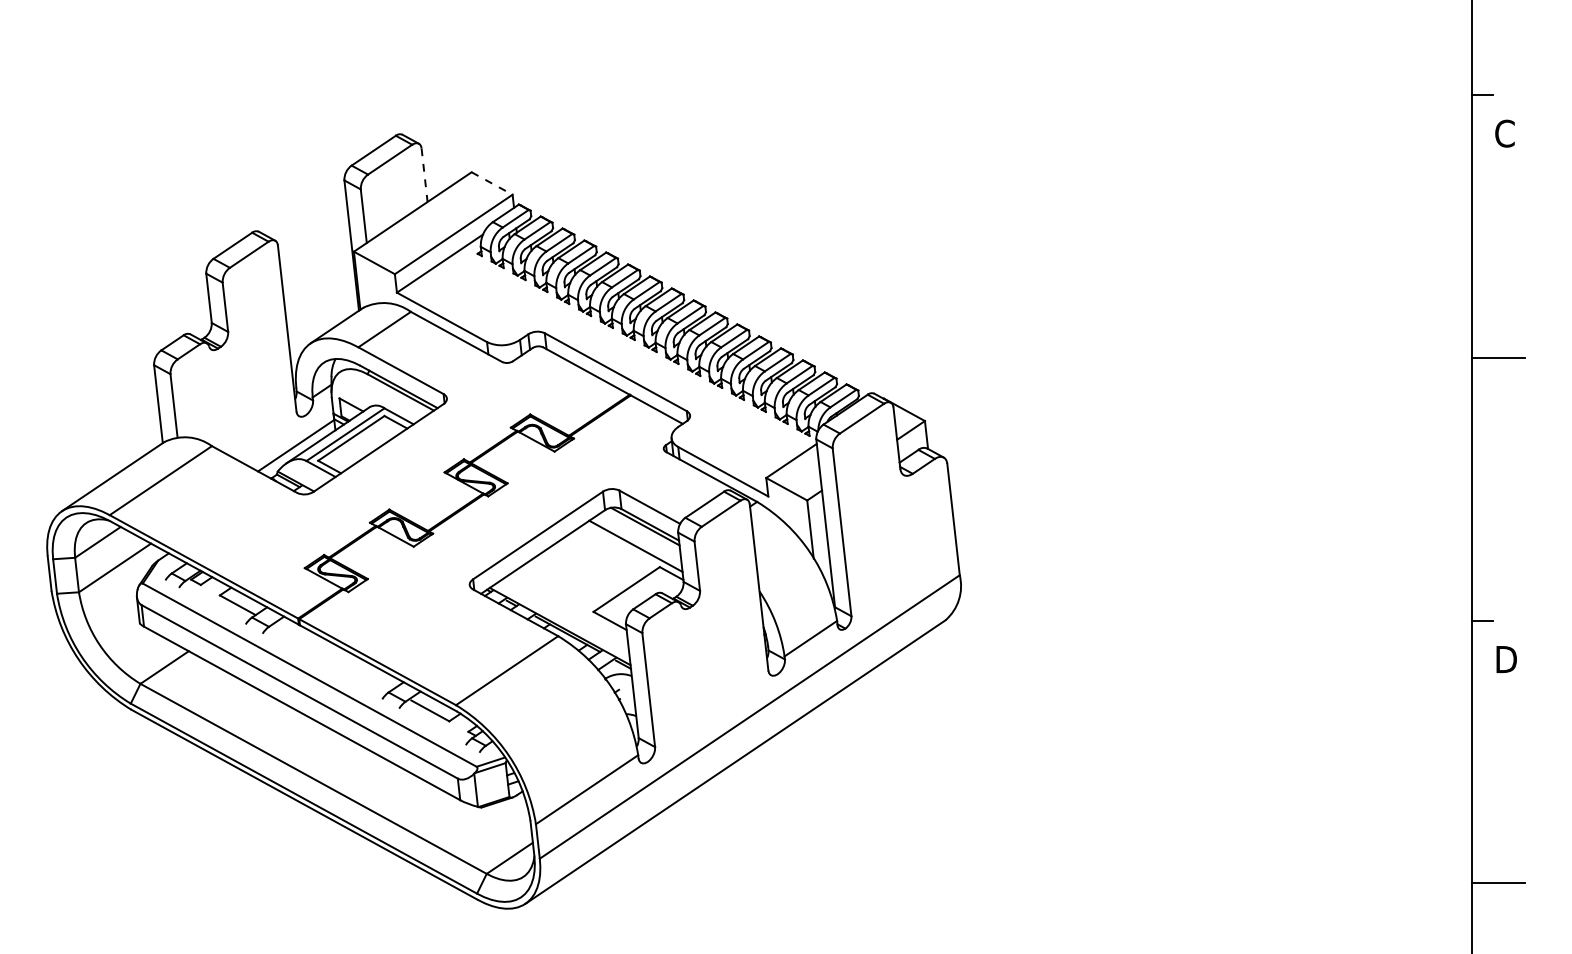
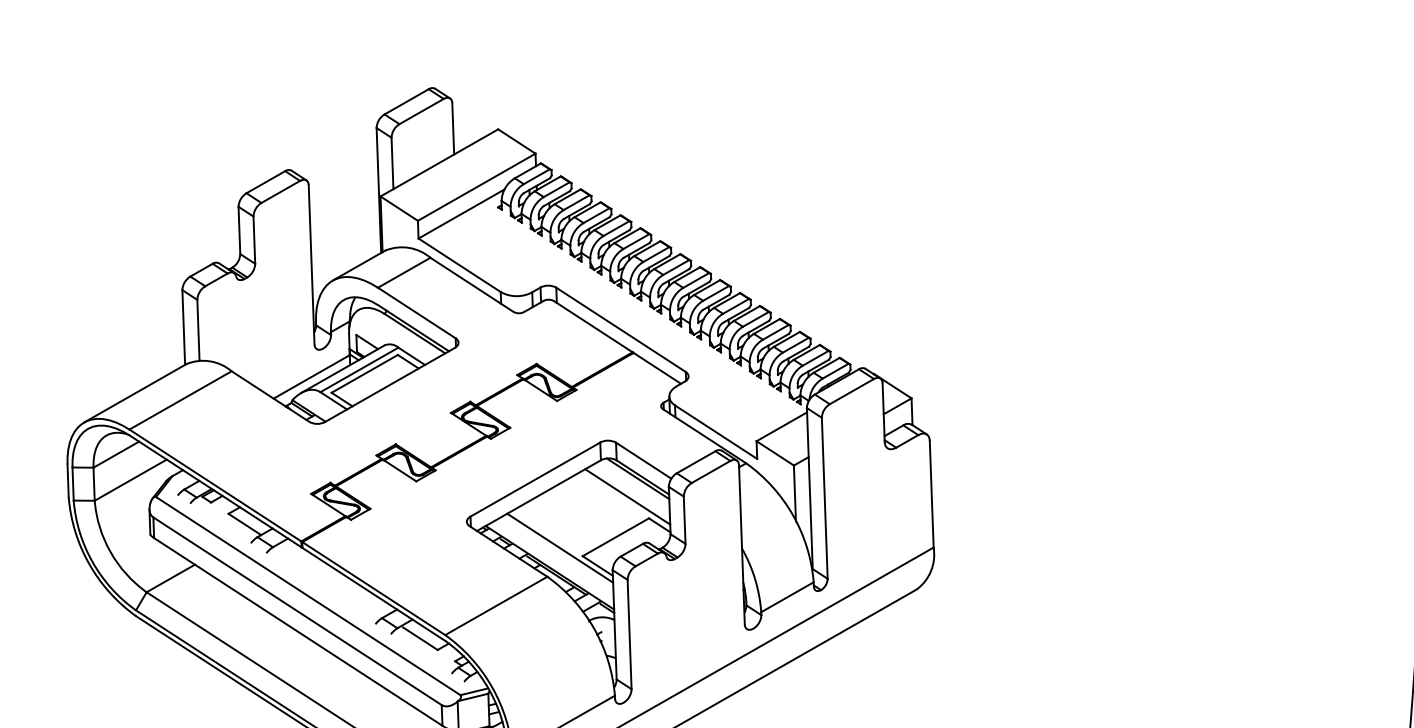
line: (424, 175) -> (453, 129), dashed -> solid
line: (492, 183) -> (517, 141), dashed -> solid
line: (569, 605) -> (560, 548), added

